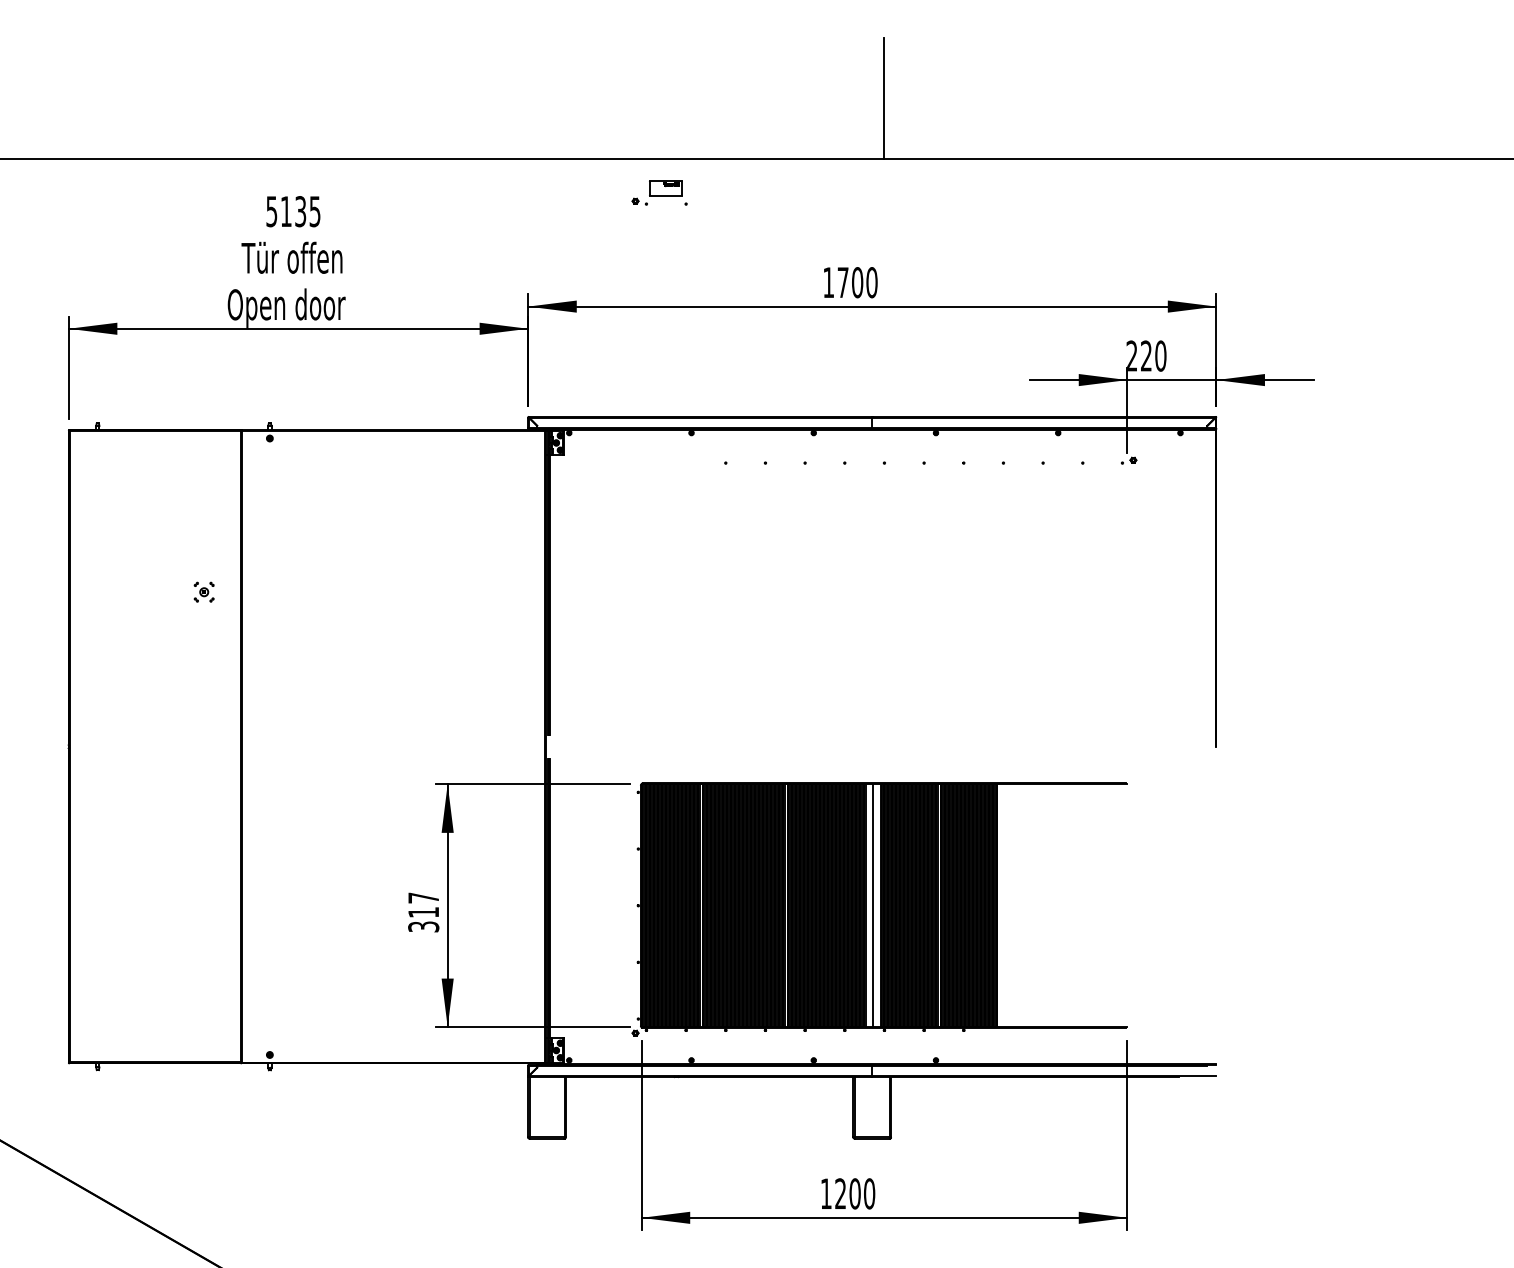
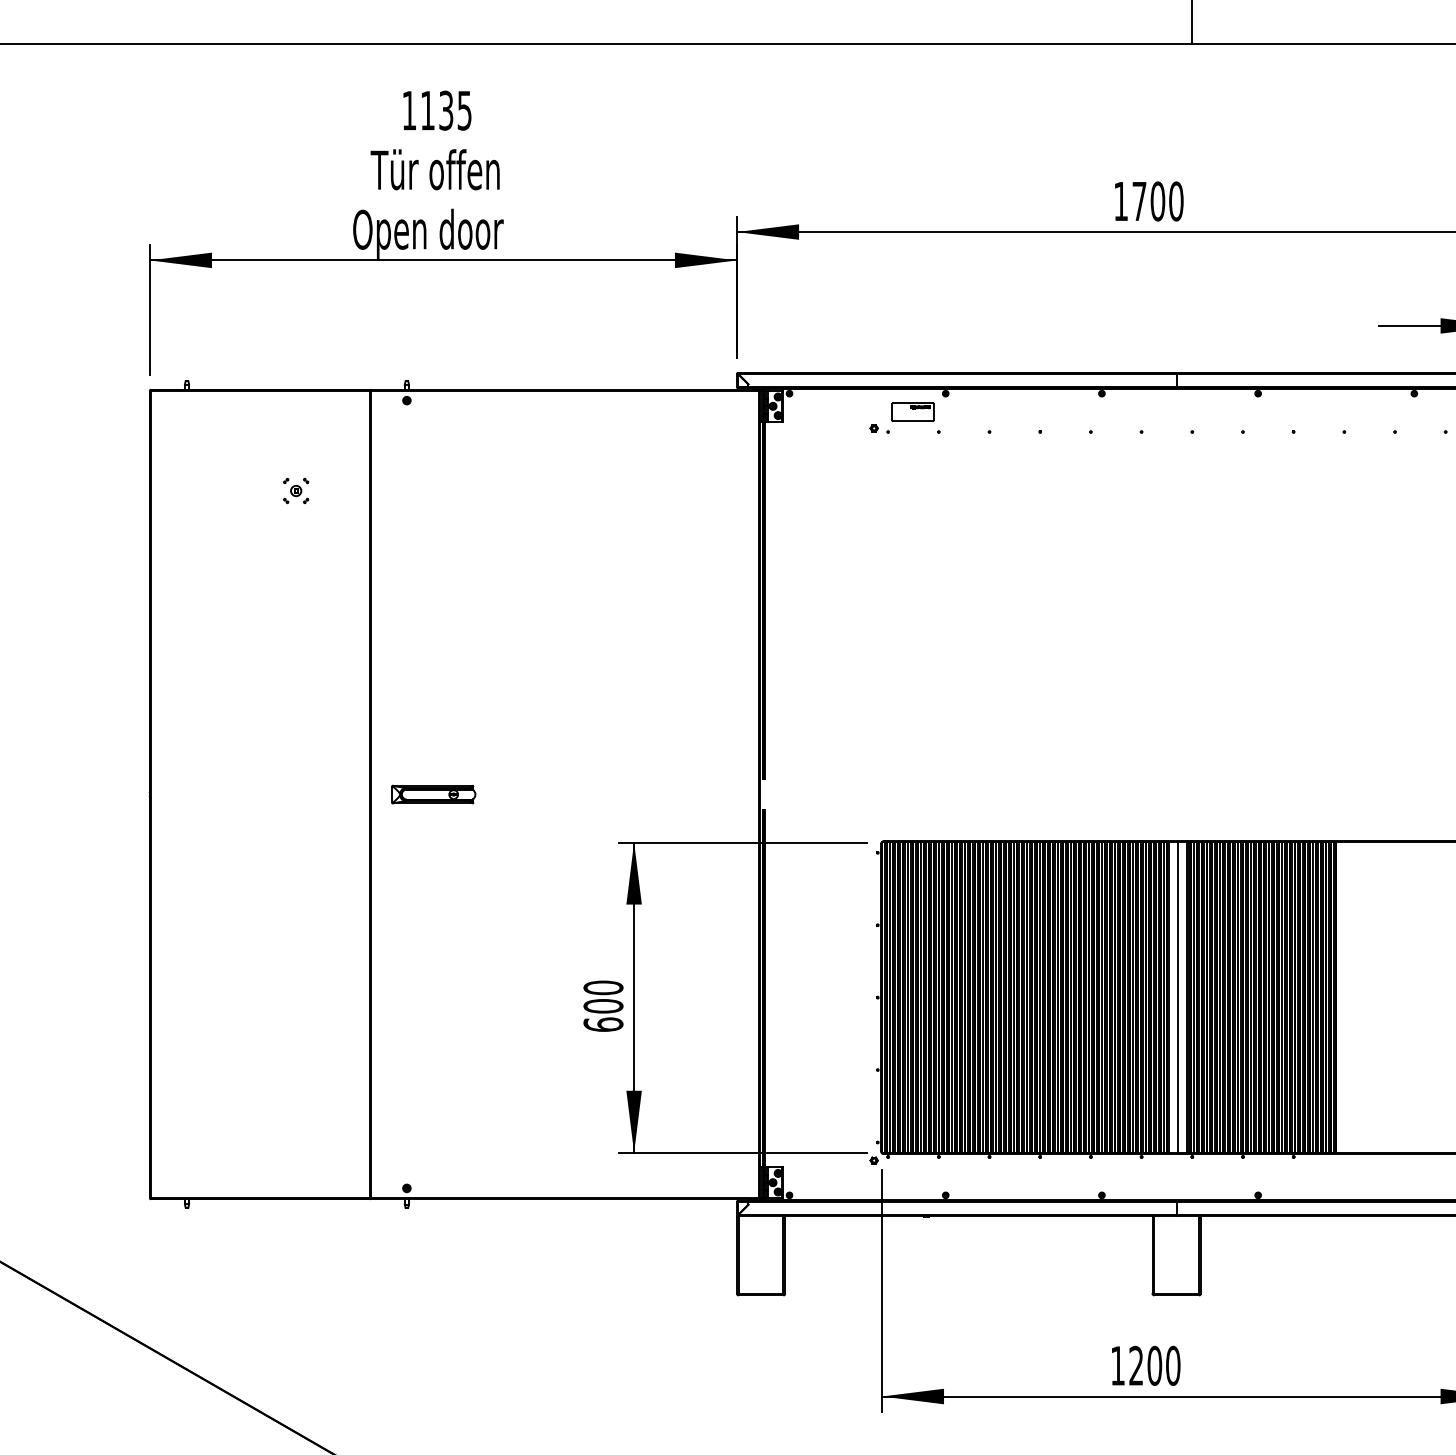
part: (659, 192) -> (904, 417), moved
text: (271, 211) -> (408, 110), 5135 -> 1135
part: (203, 591) -> (295, 490), moved
part: (290, 746) -> (433, 794), added
text: (423, 912) -> (603, 1006), 317 -> 600

